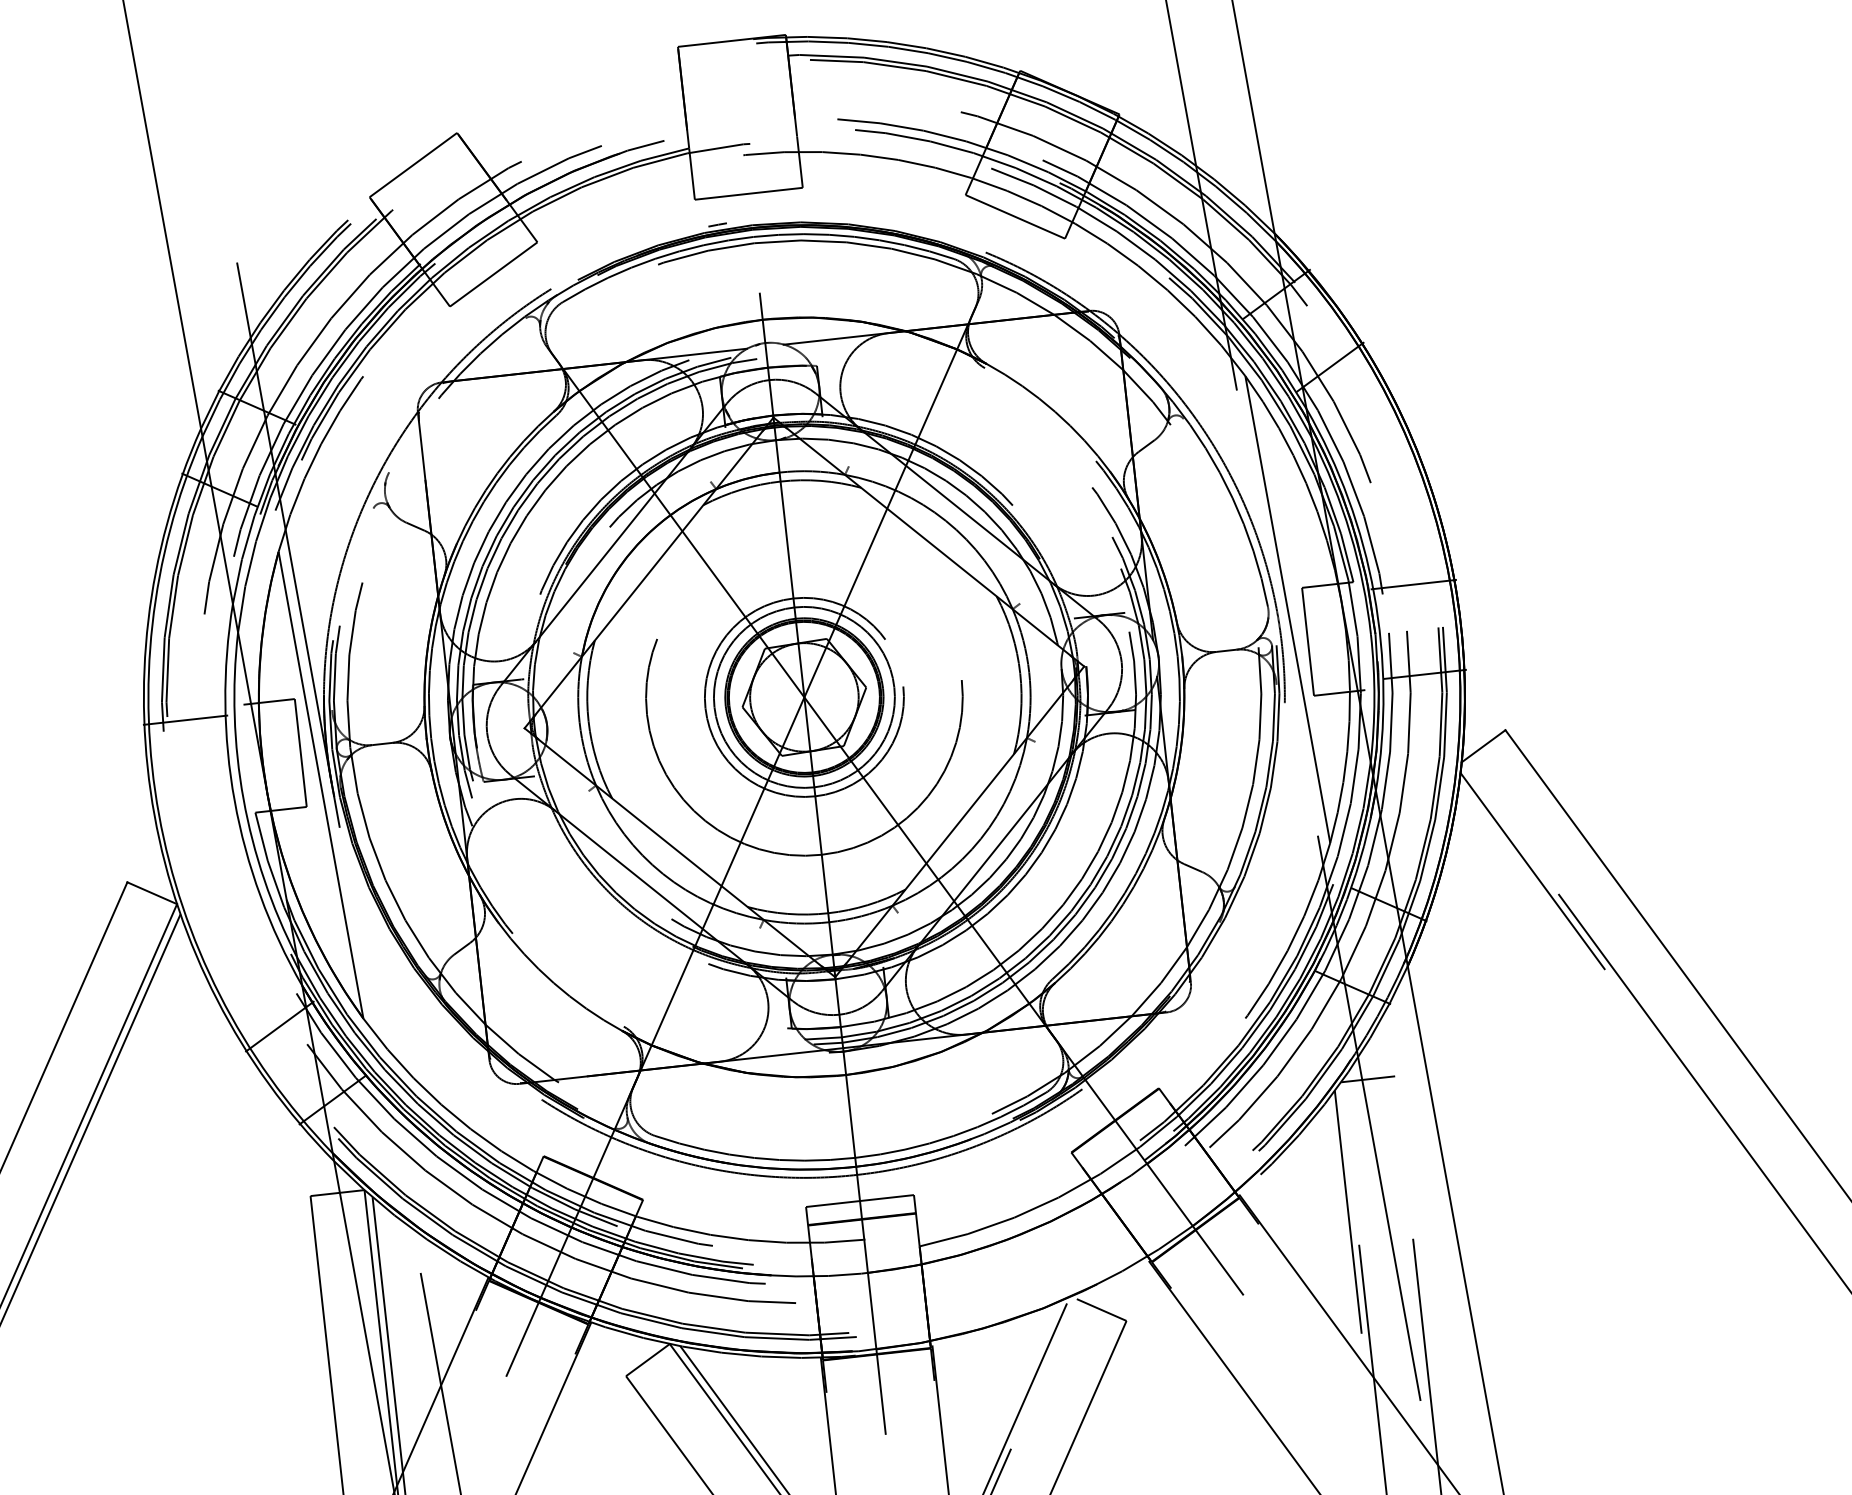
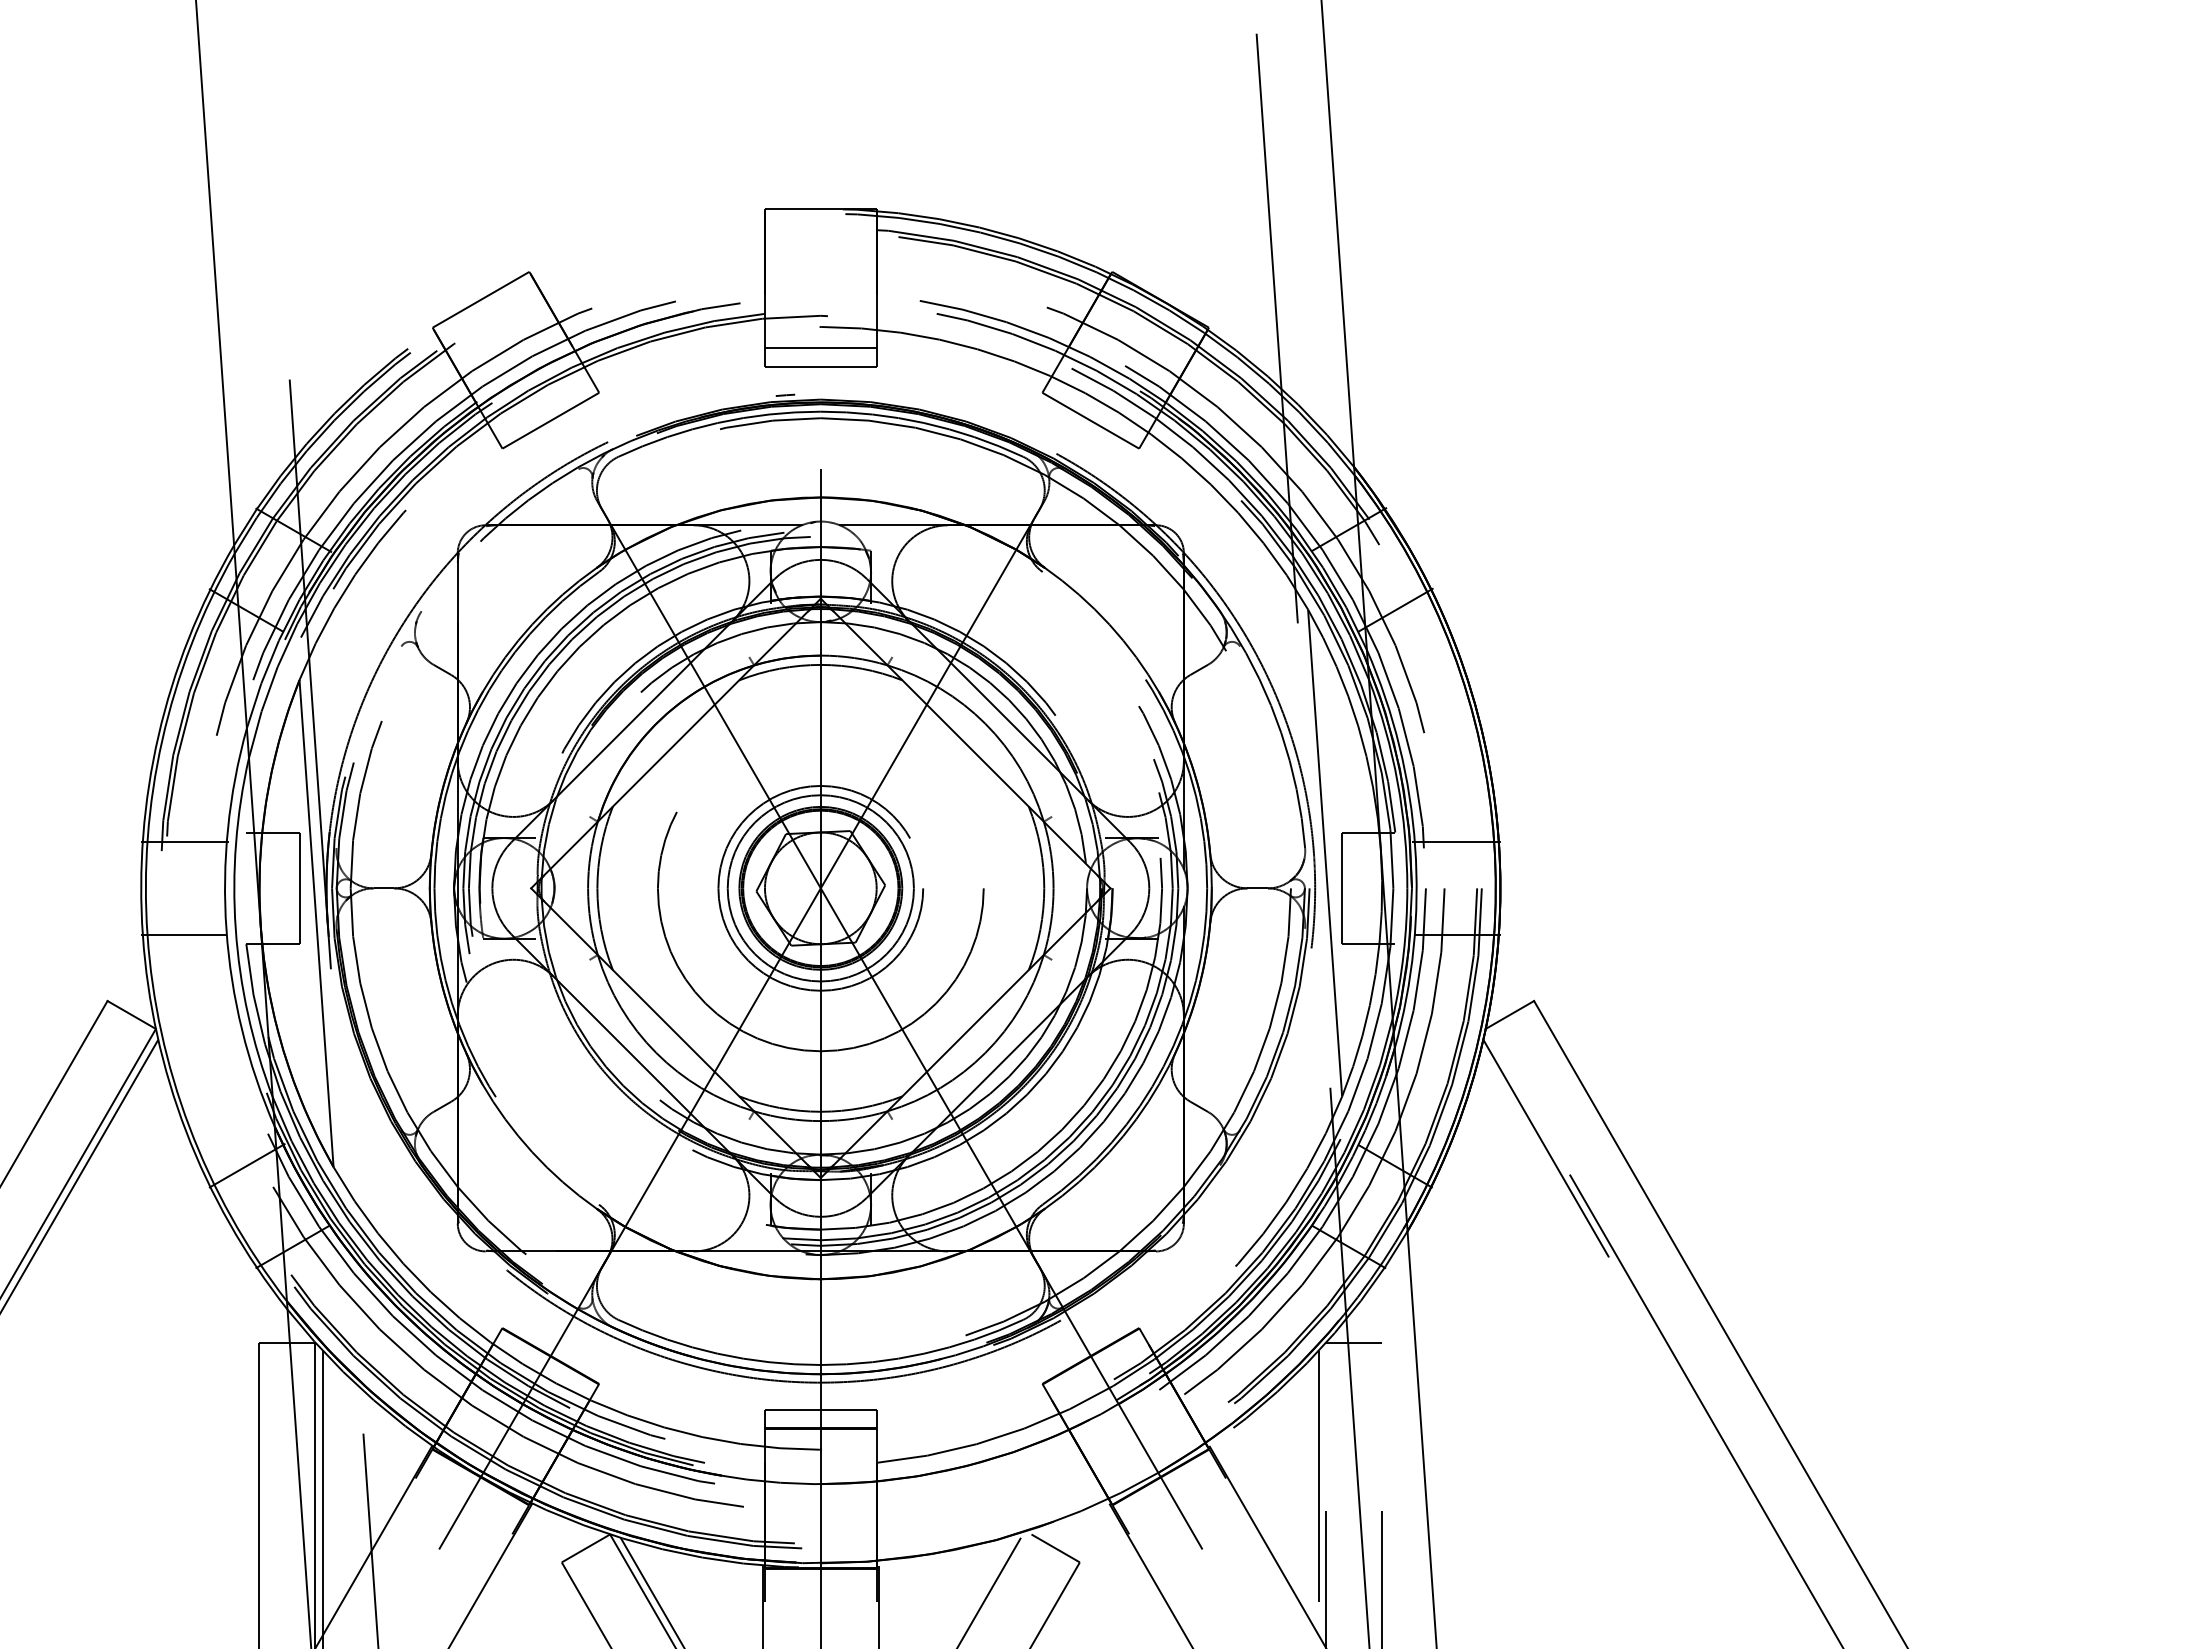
line: (746, 175) -> (820, 348), added
line: (193, 809) -> (183, 934), added

